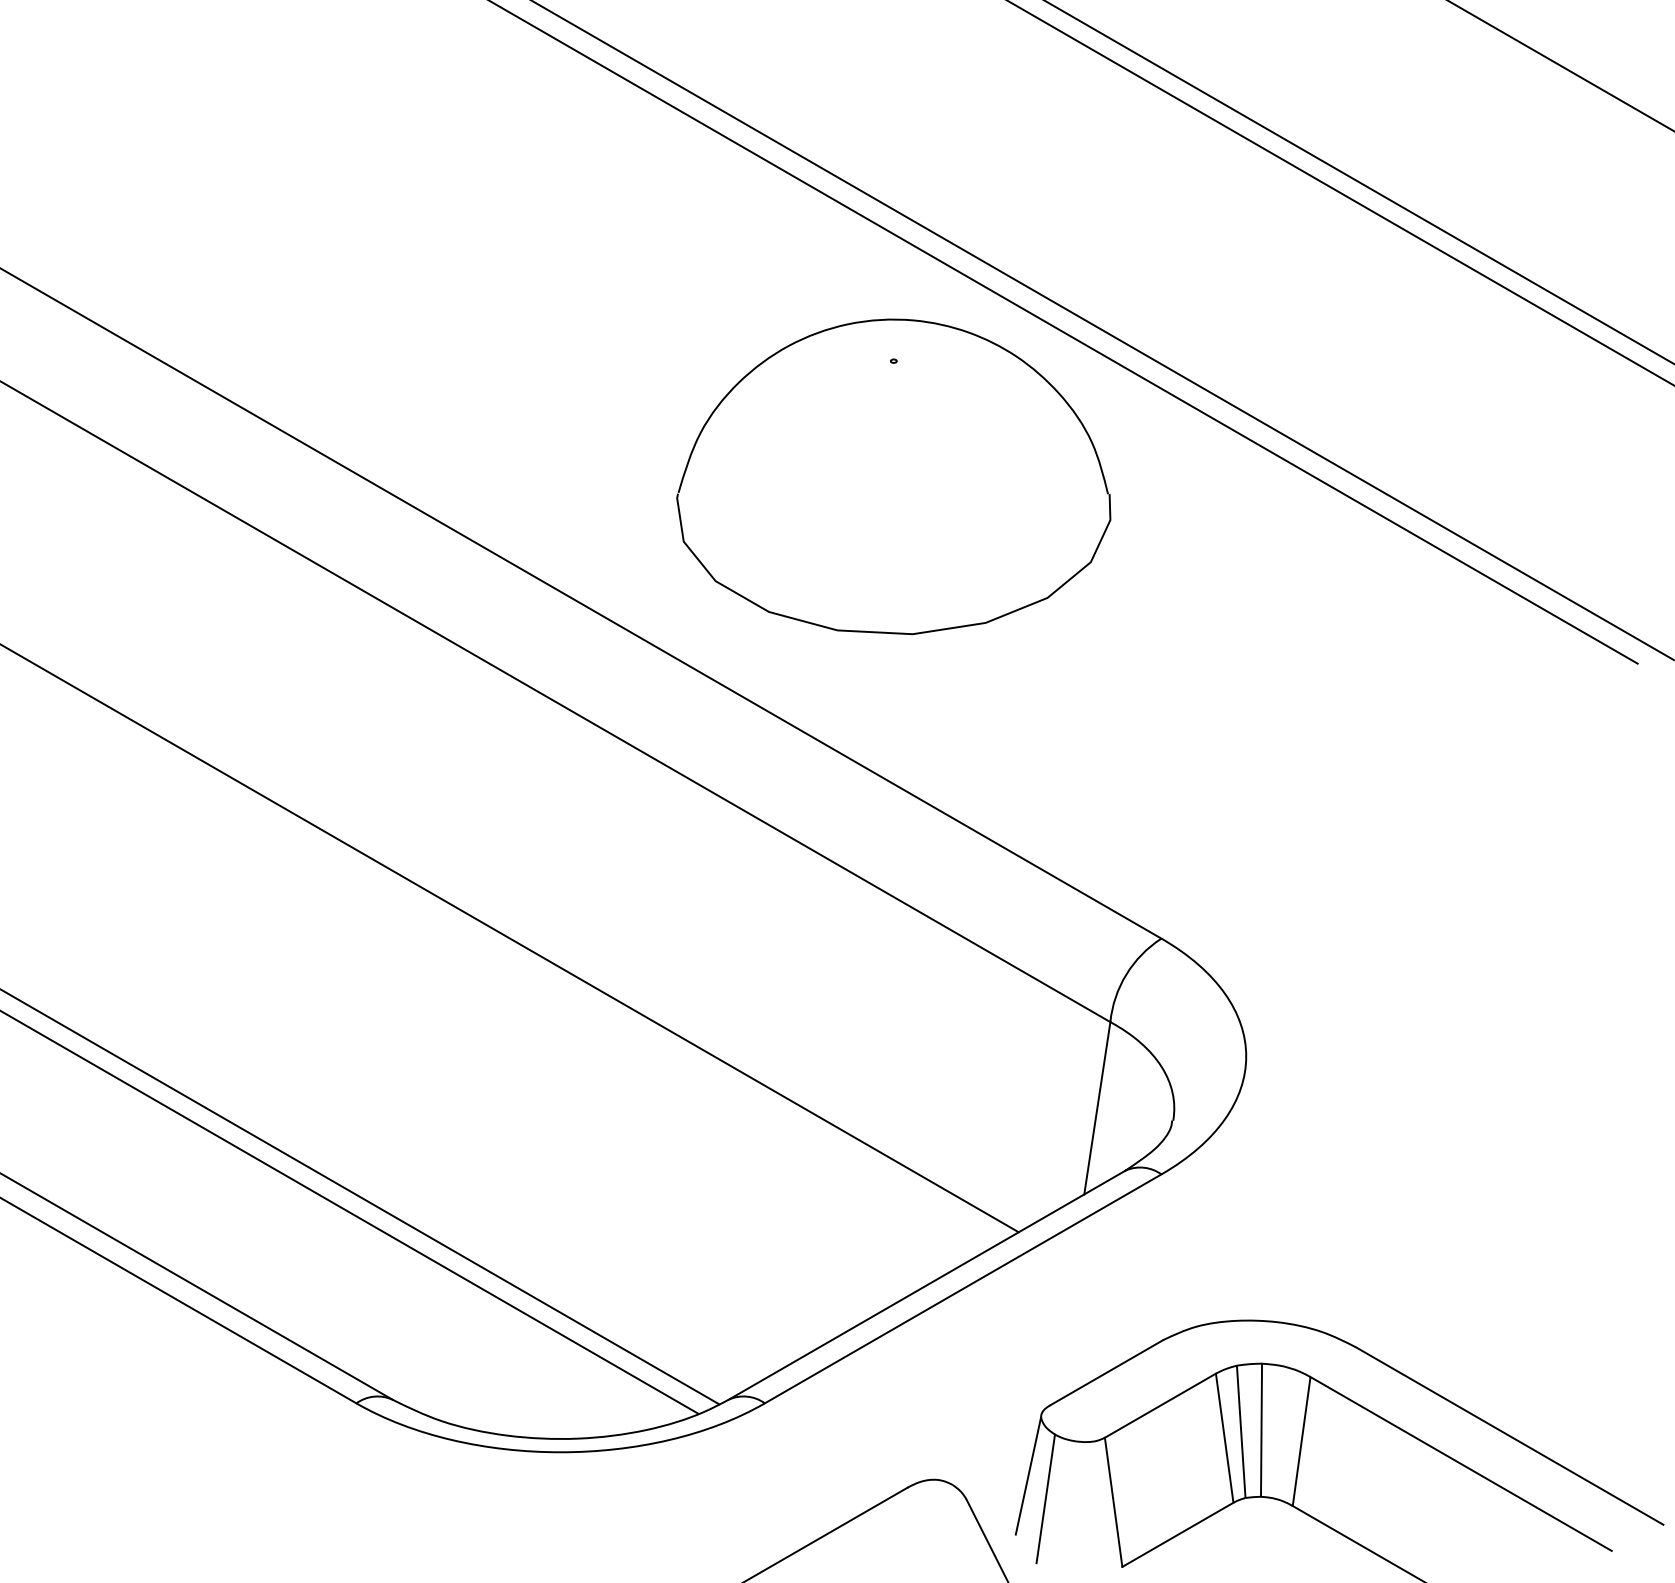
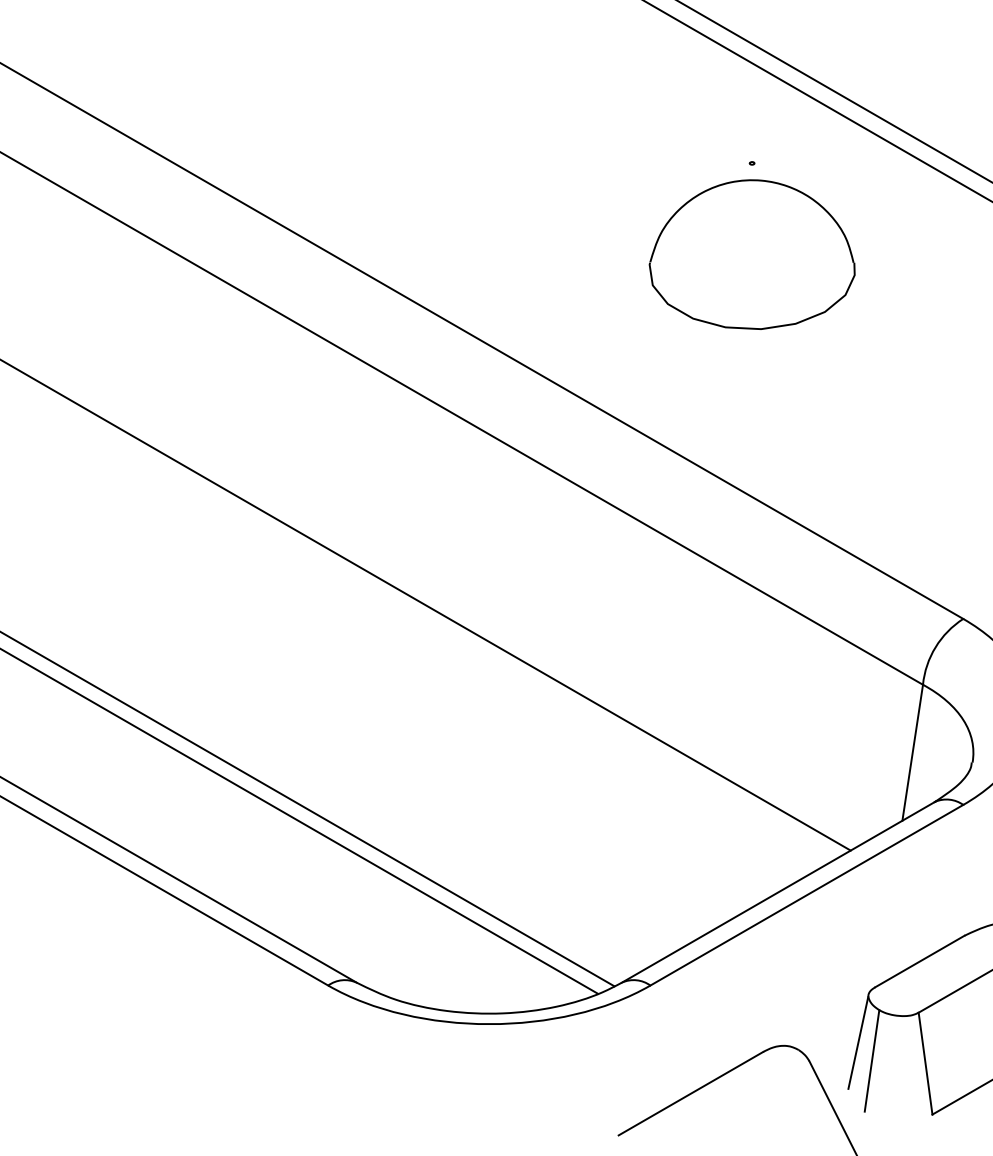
part: (893, 476) -> (751, 254), size x0.6

